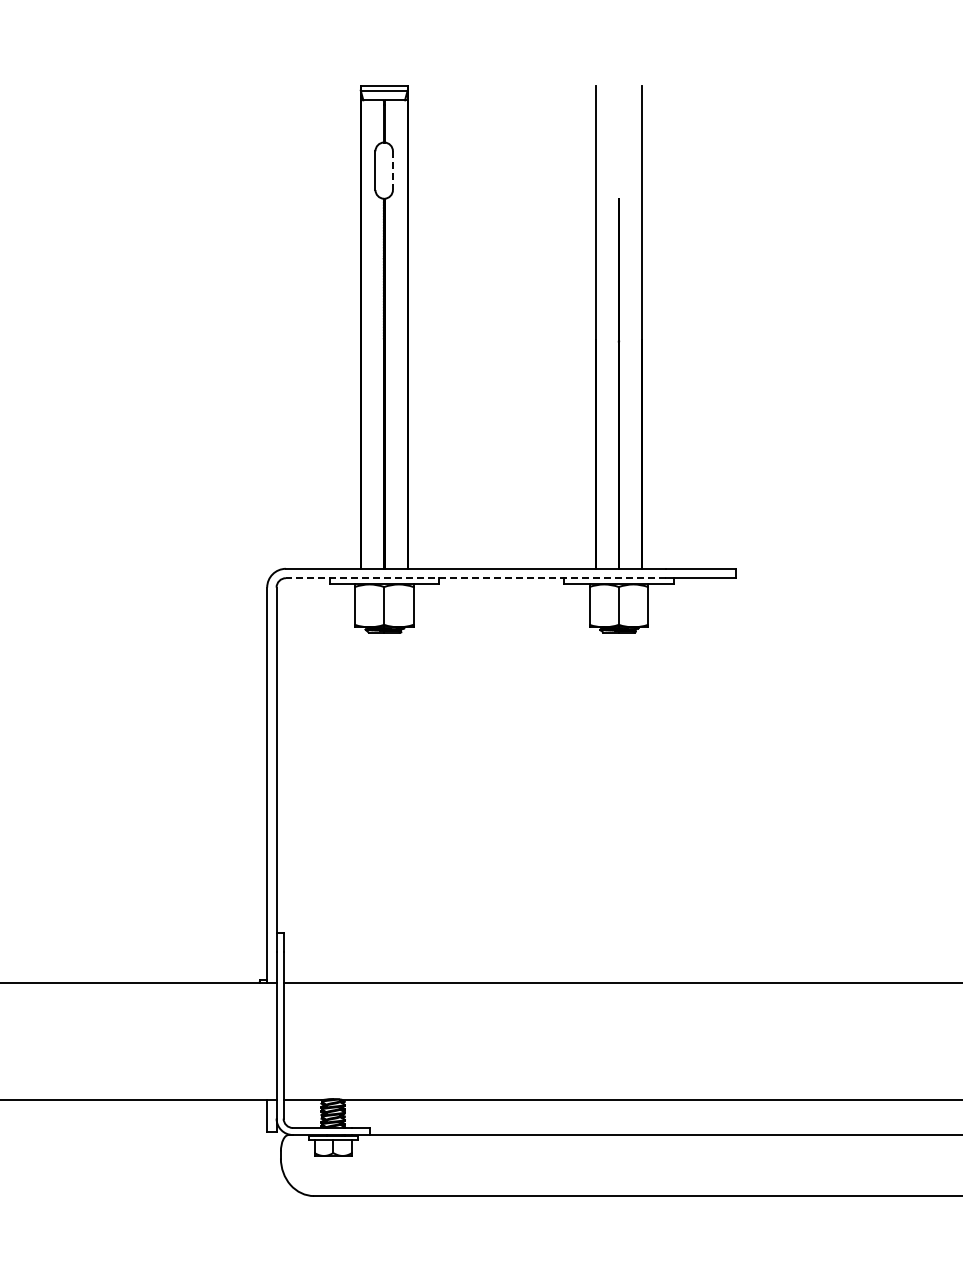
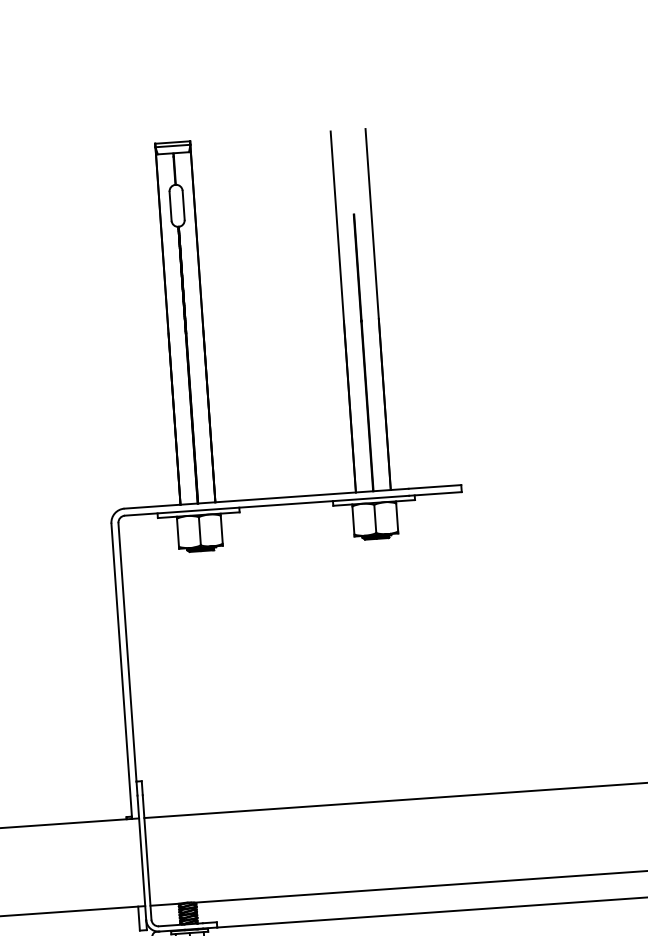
line: (392, 171) -> (183, 206), dashed -> solid
line: (475, 578) -> (266, 505), dashed -> solid

